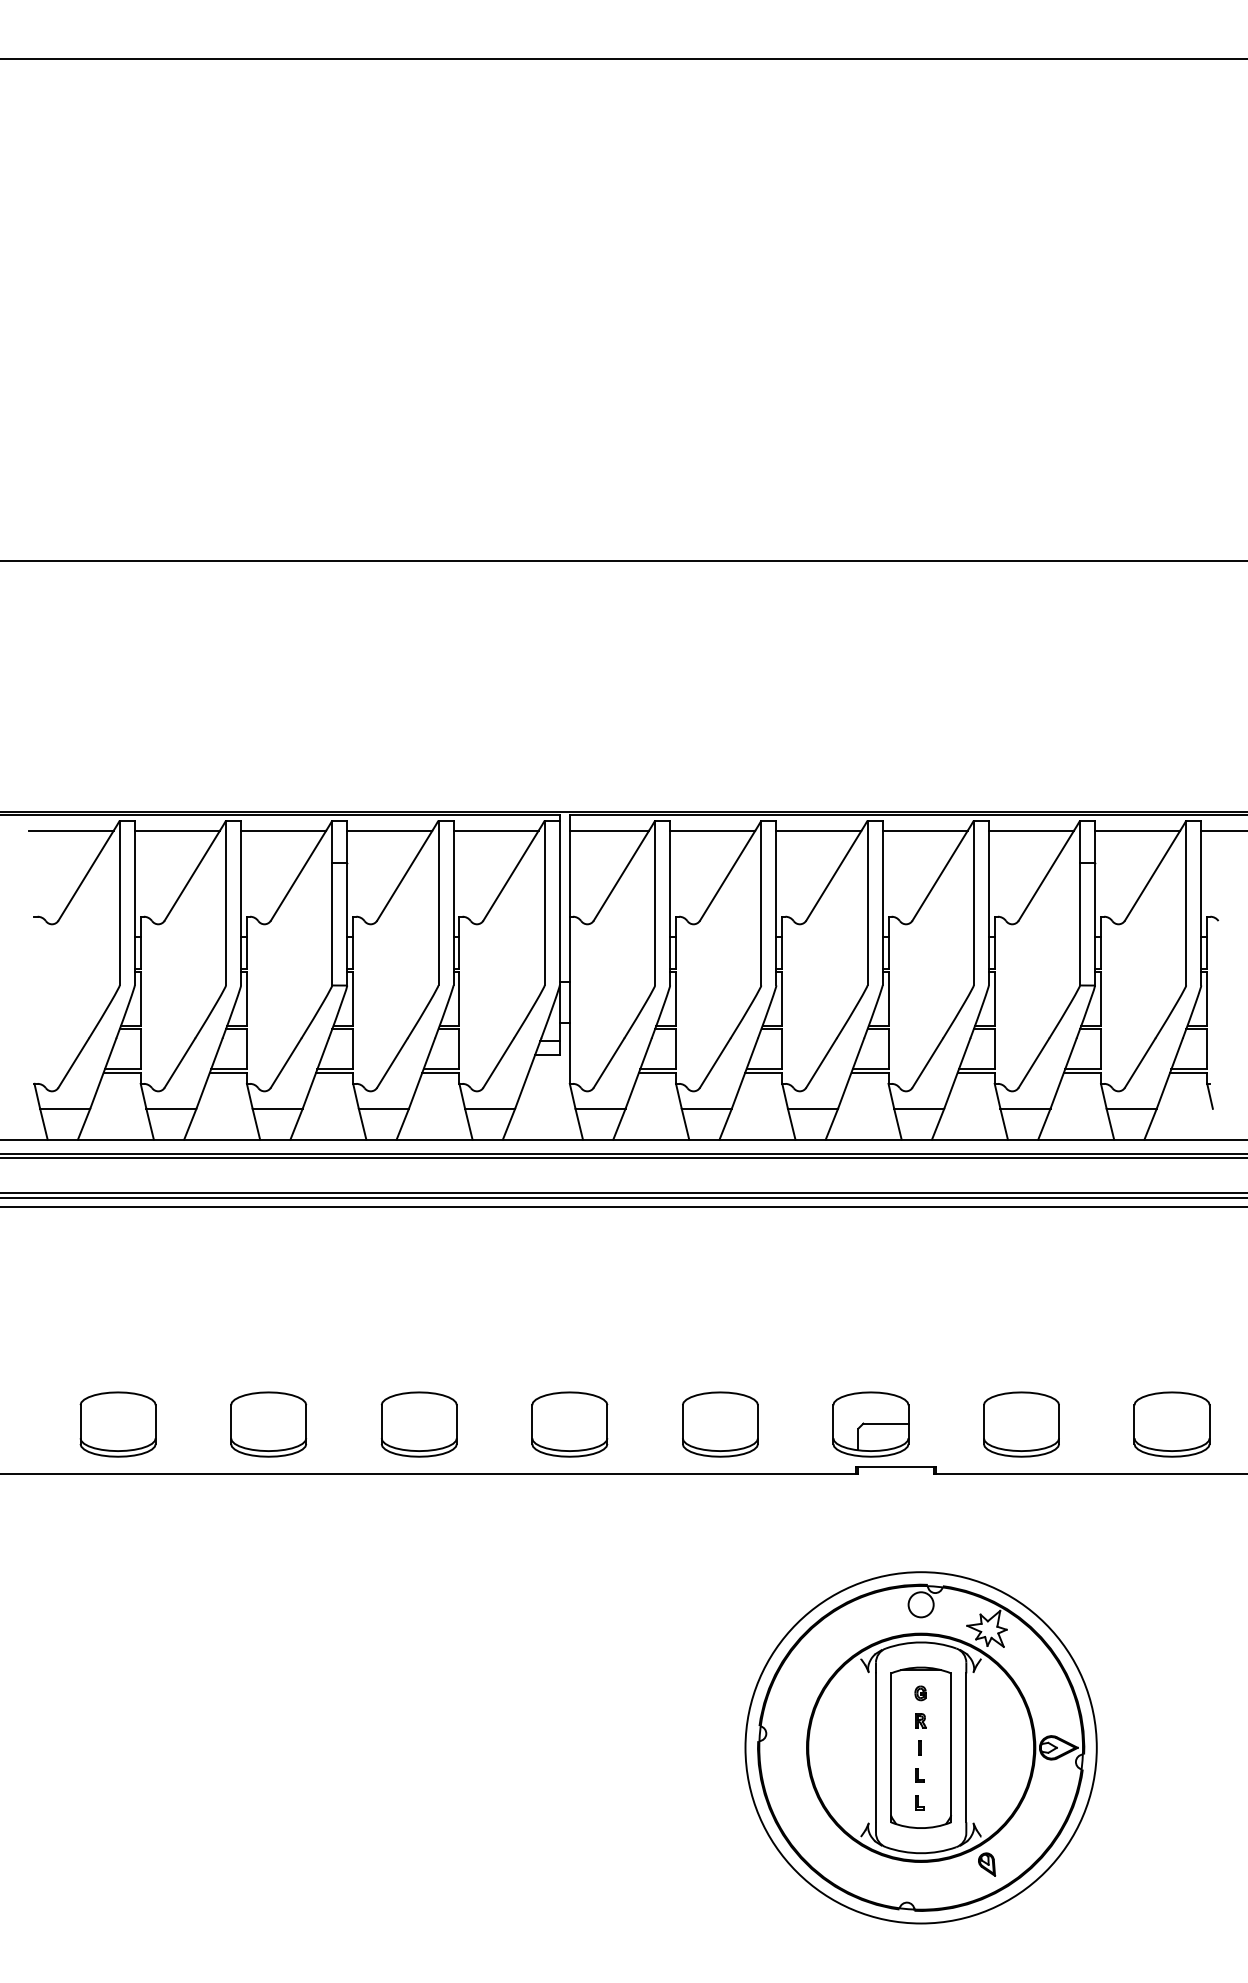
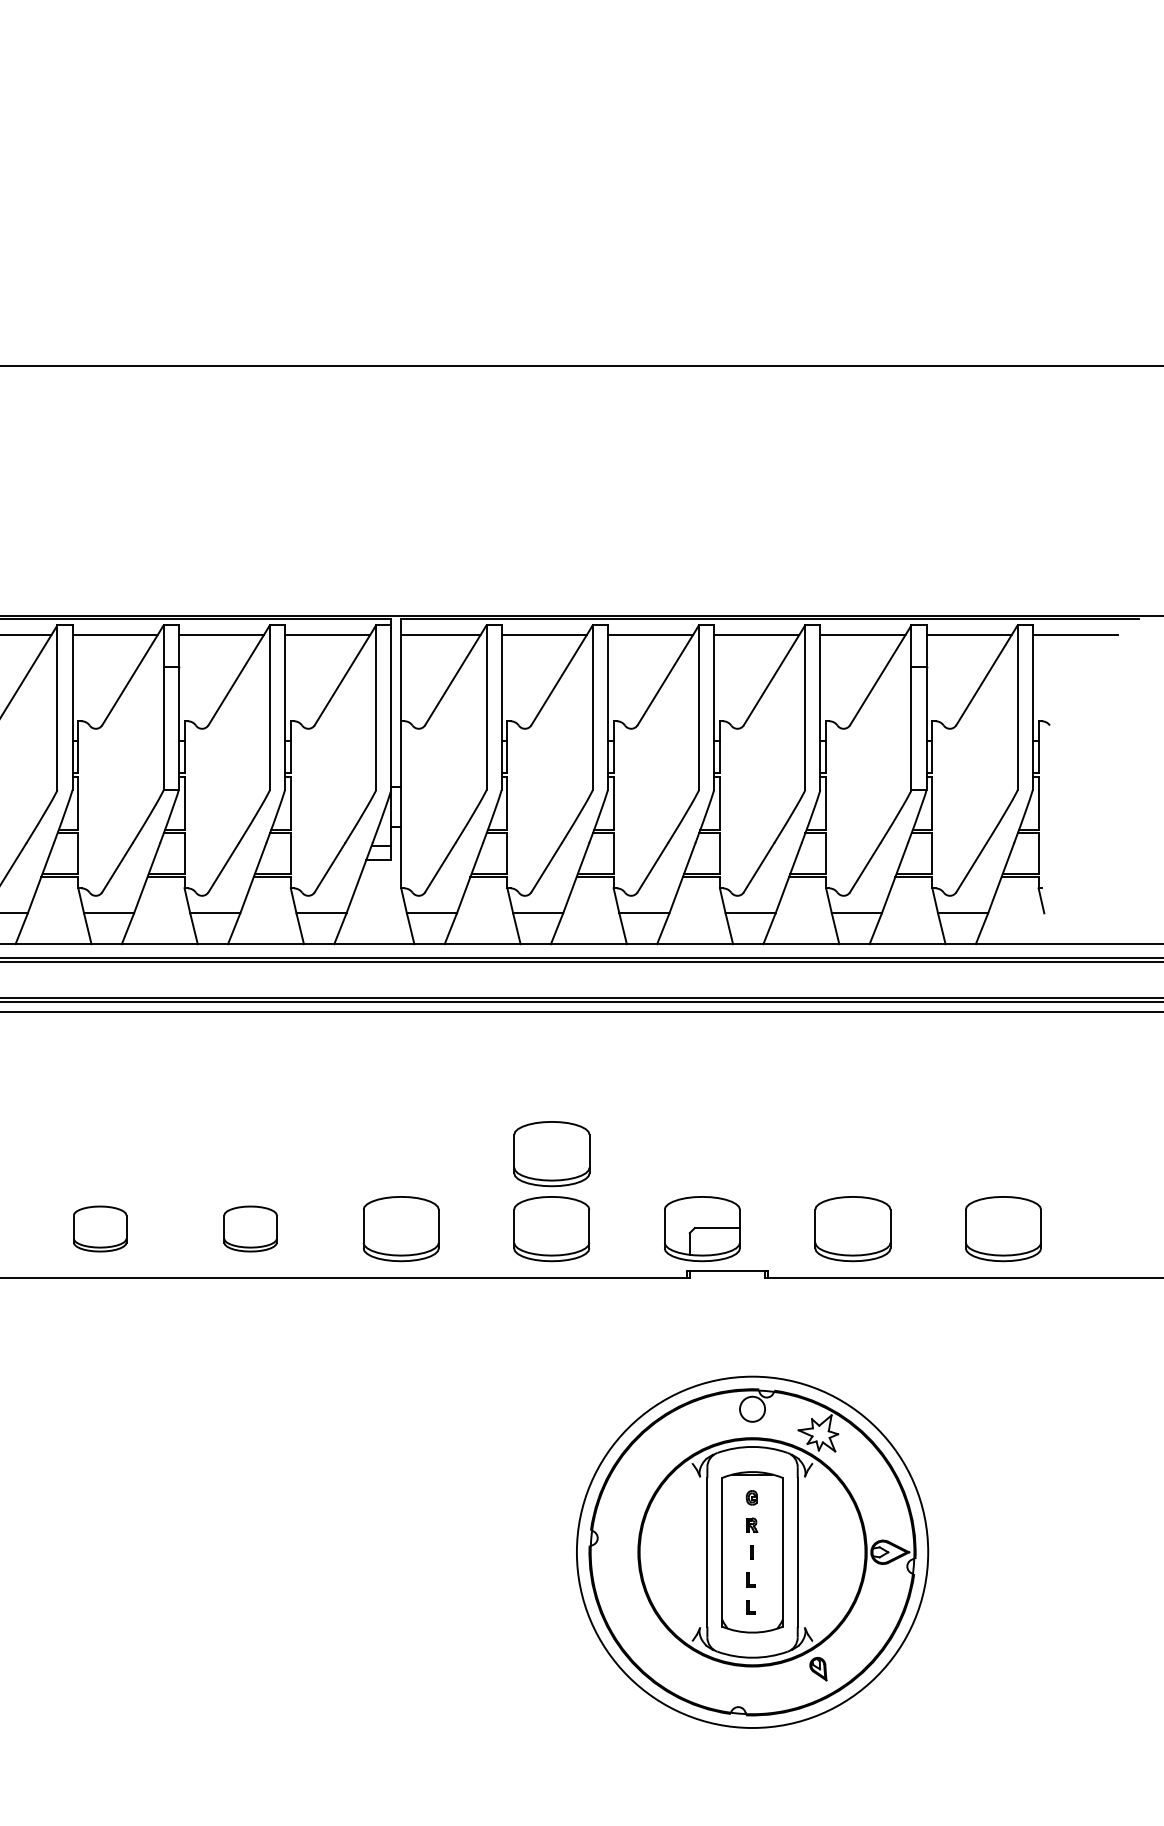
part: (720, 1349) -> (551, 1153), added
part: (268, 1424) -> (99, 1228), size x0.7
part: (418, 1424) -> (249, 1228), size x0.7

